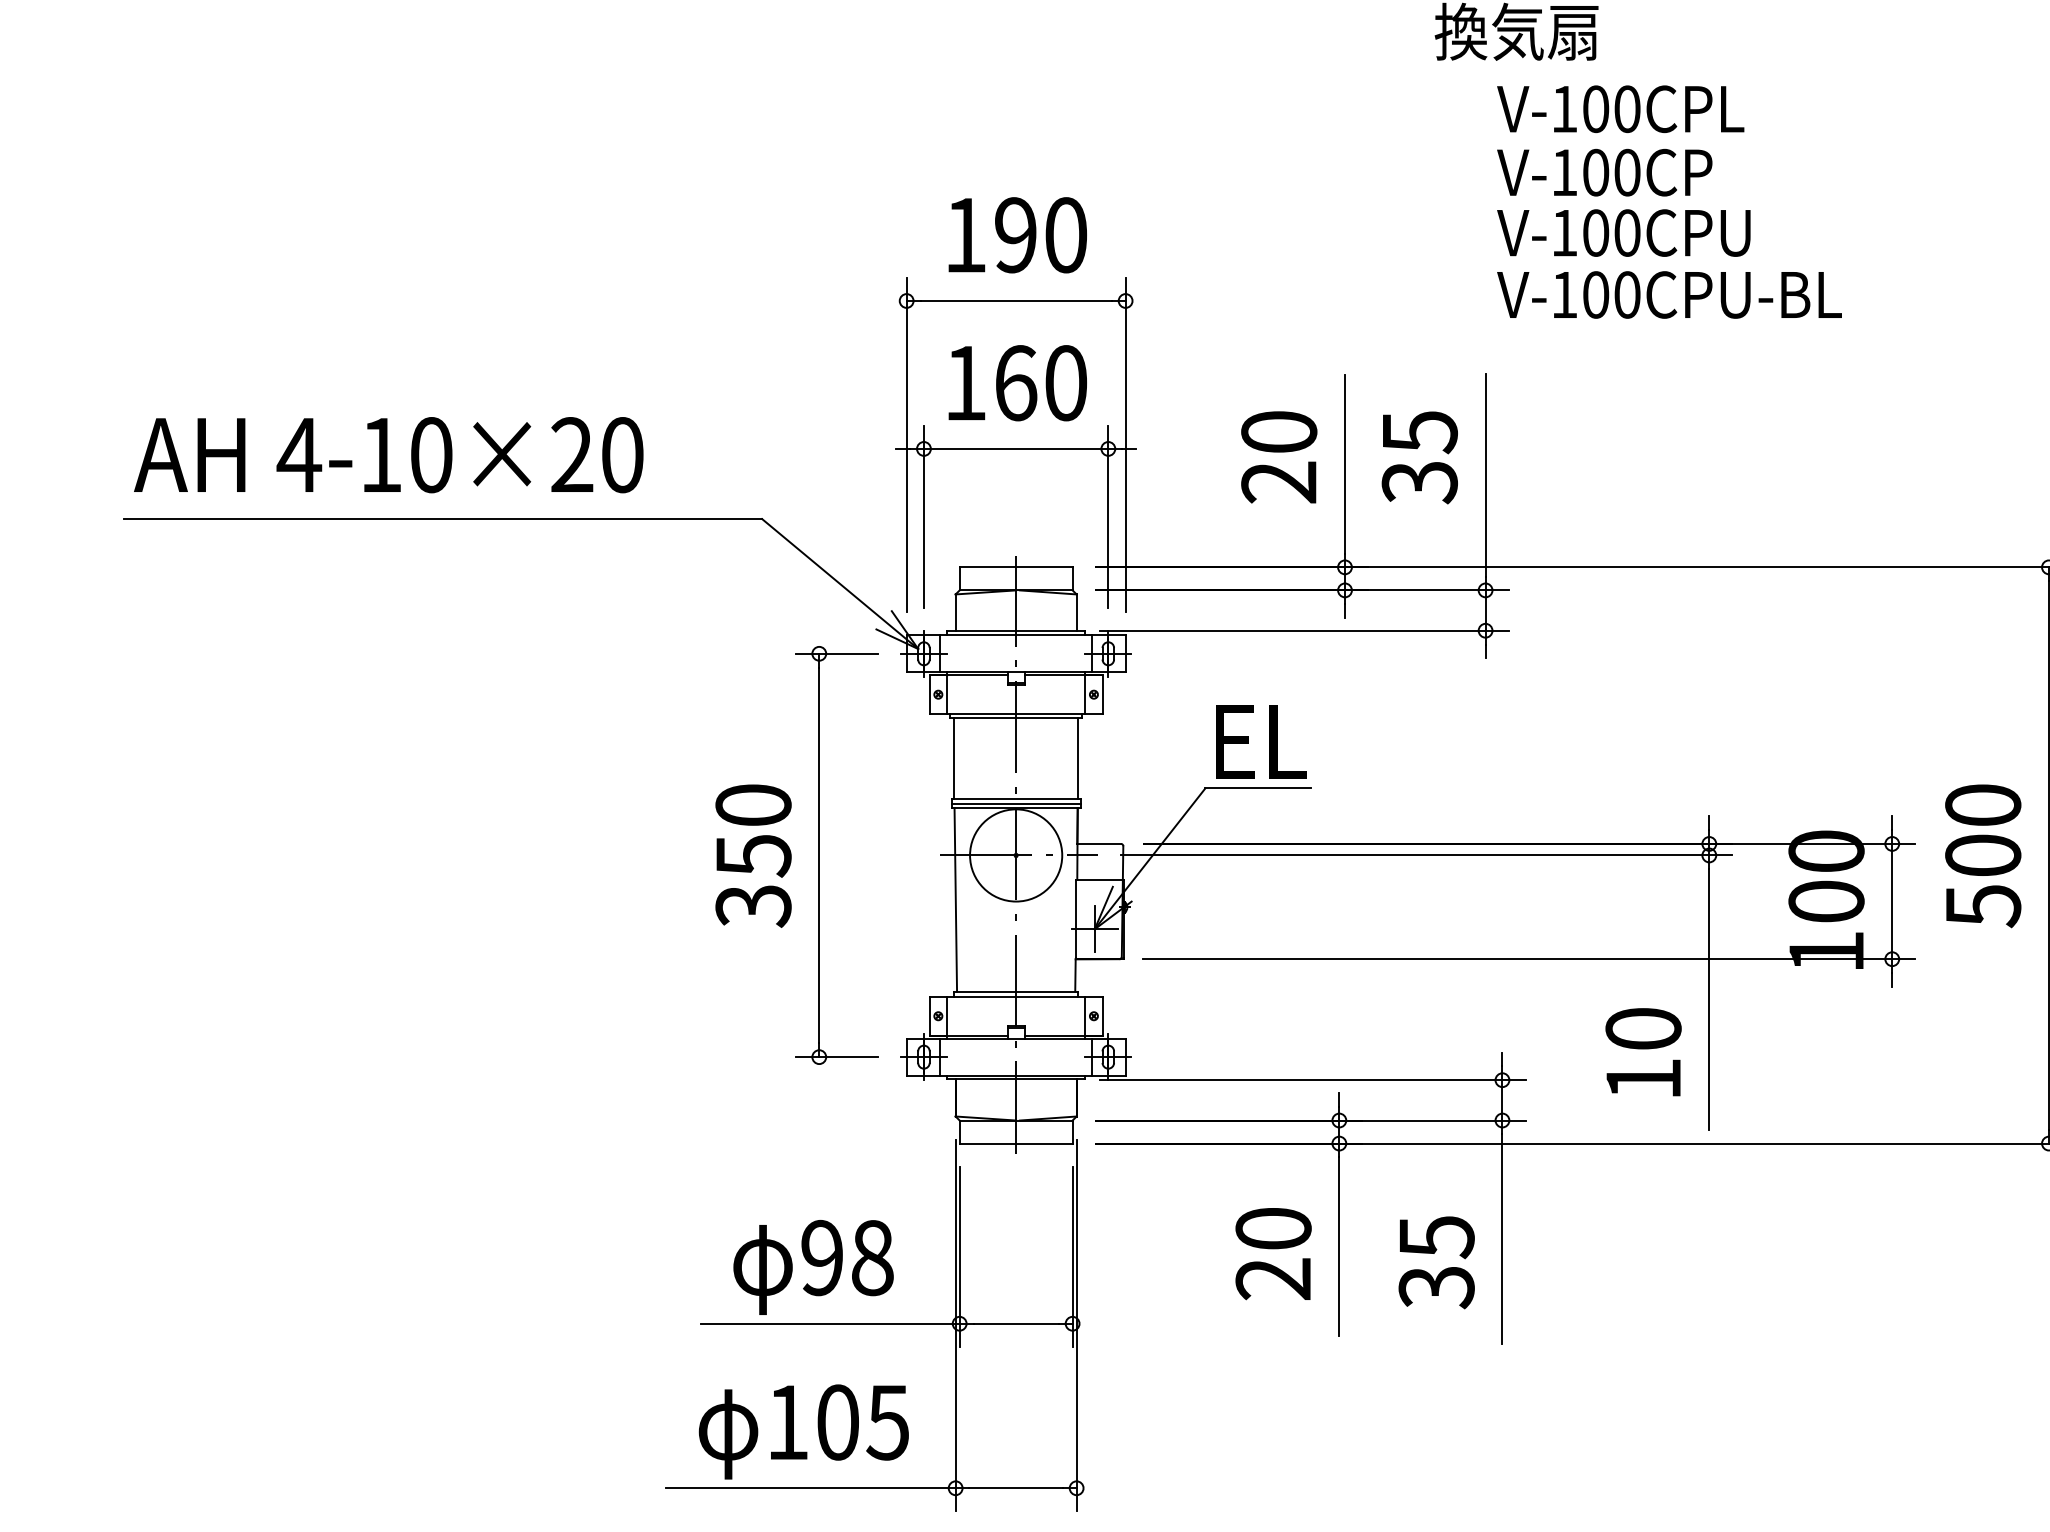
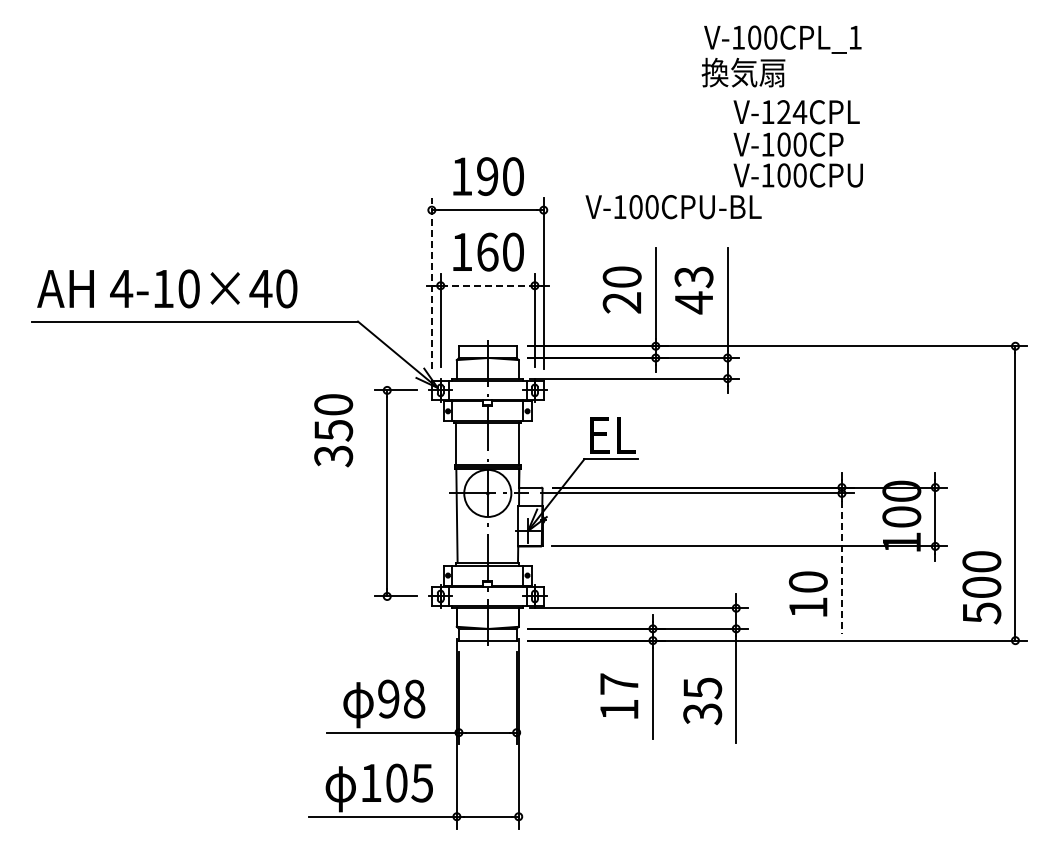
text: (1612, 109) -> (792, 112), V-100CPL -> V-124CPL
text: (1669, 295) -> (673, 207), moved
line: (905, 444) -> (431, 283), solid -> dashed
line: (1017, 448) -> (488, 285), solid -> dashed
text: (571, 454) -> (260, 288), 4-10×20 -> 4-10×40
text: (1418, 458) -> (693, 290), 35 -> 43
text: (753, 855) -> (333, 430), moved
text: (1982, 855) -> (981, 587), moved
line: (1708, 1000) -> (841, 567), solid -> dashed
text: (1271, 1252) -> (618, 696), 20 -> 17

